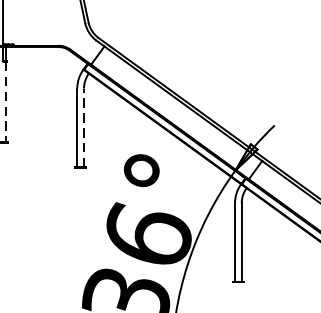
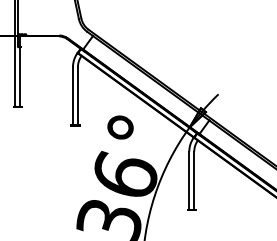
line: (6, 101) -> (20, 76), dashed -> solid
line: (83, 127) -> (77, 95), dashed -> solid

